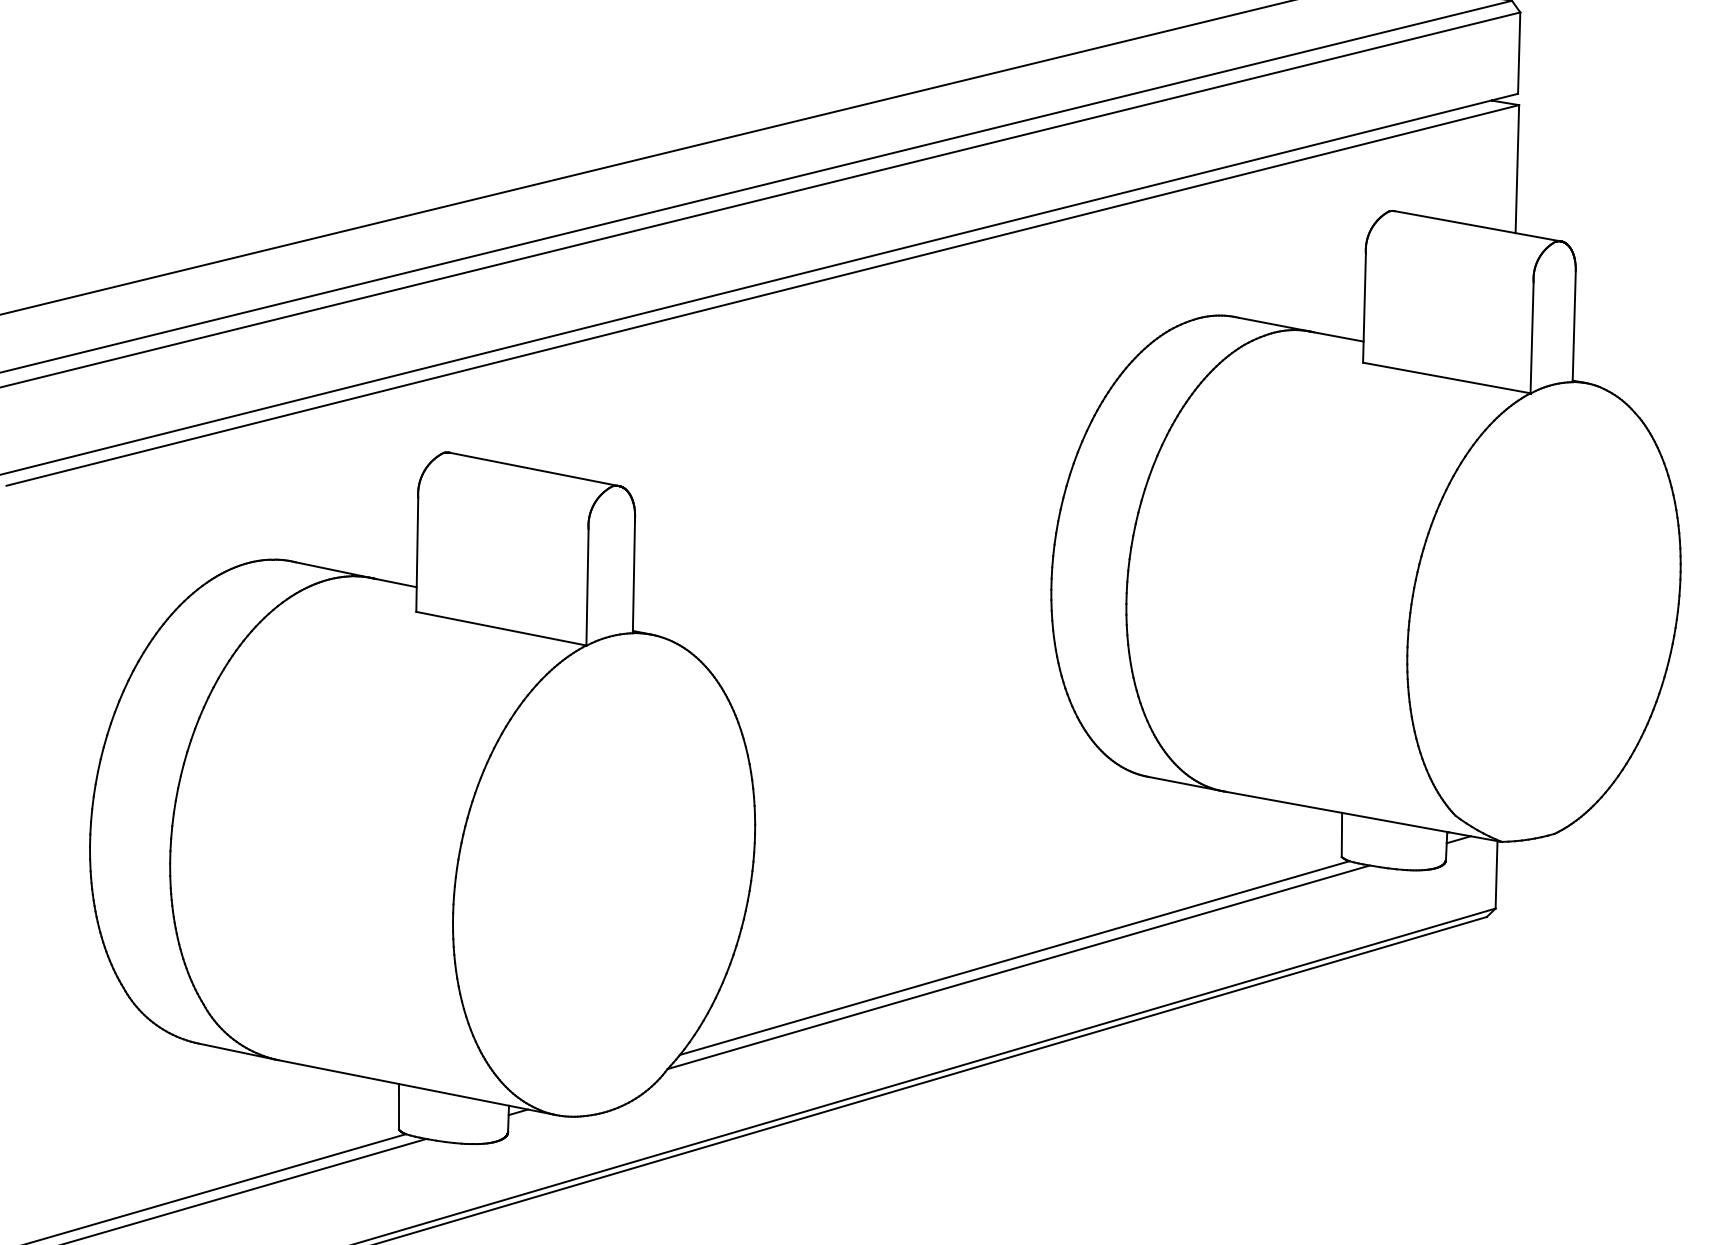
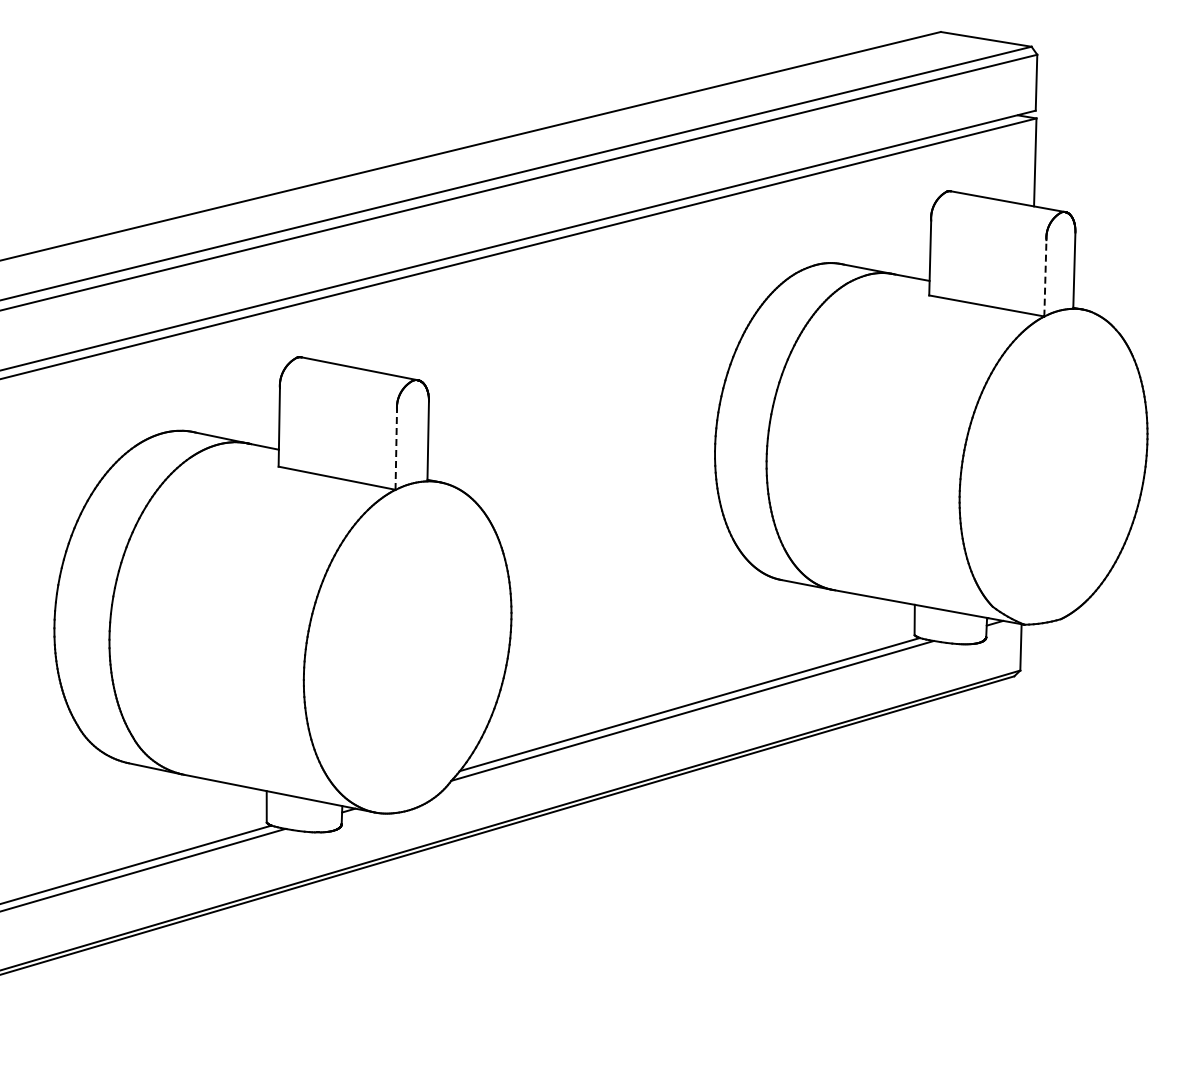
line: (1532, 336) -> (1045, 277), solid -> dashed
line: (587, 586) -> (396, 449), solid -> dashed

